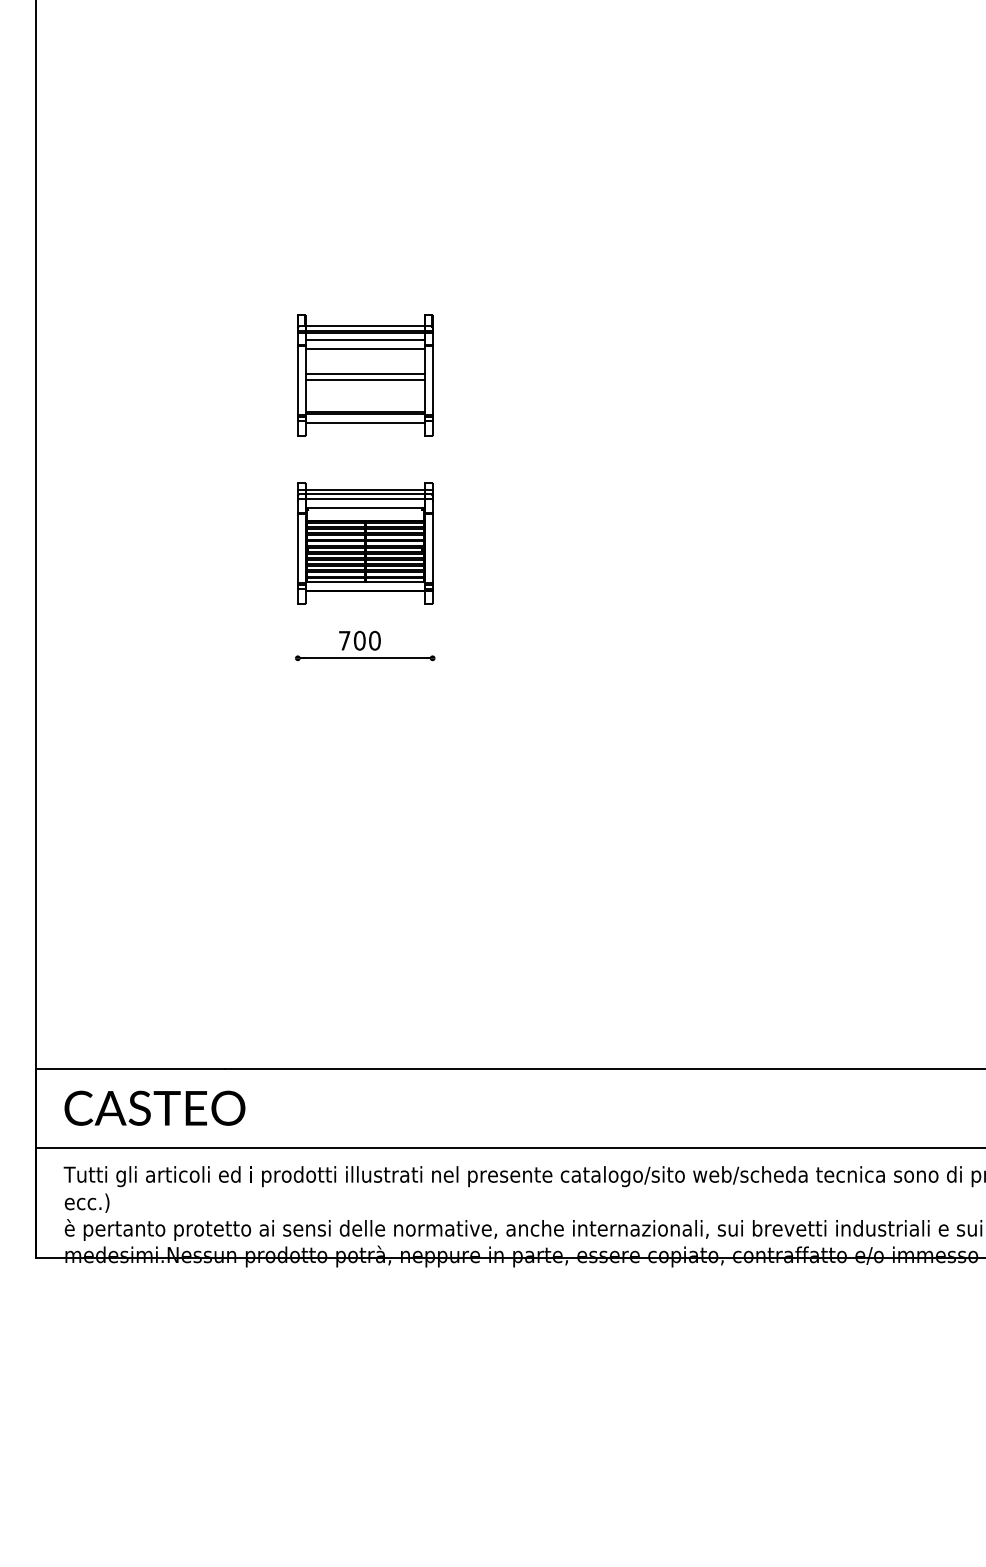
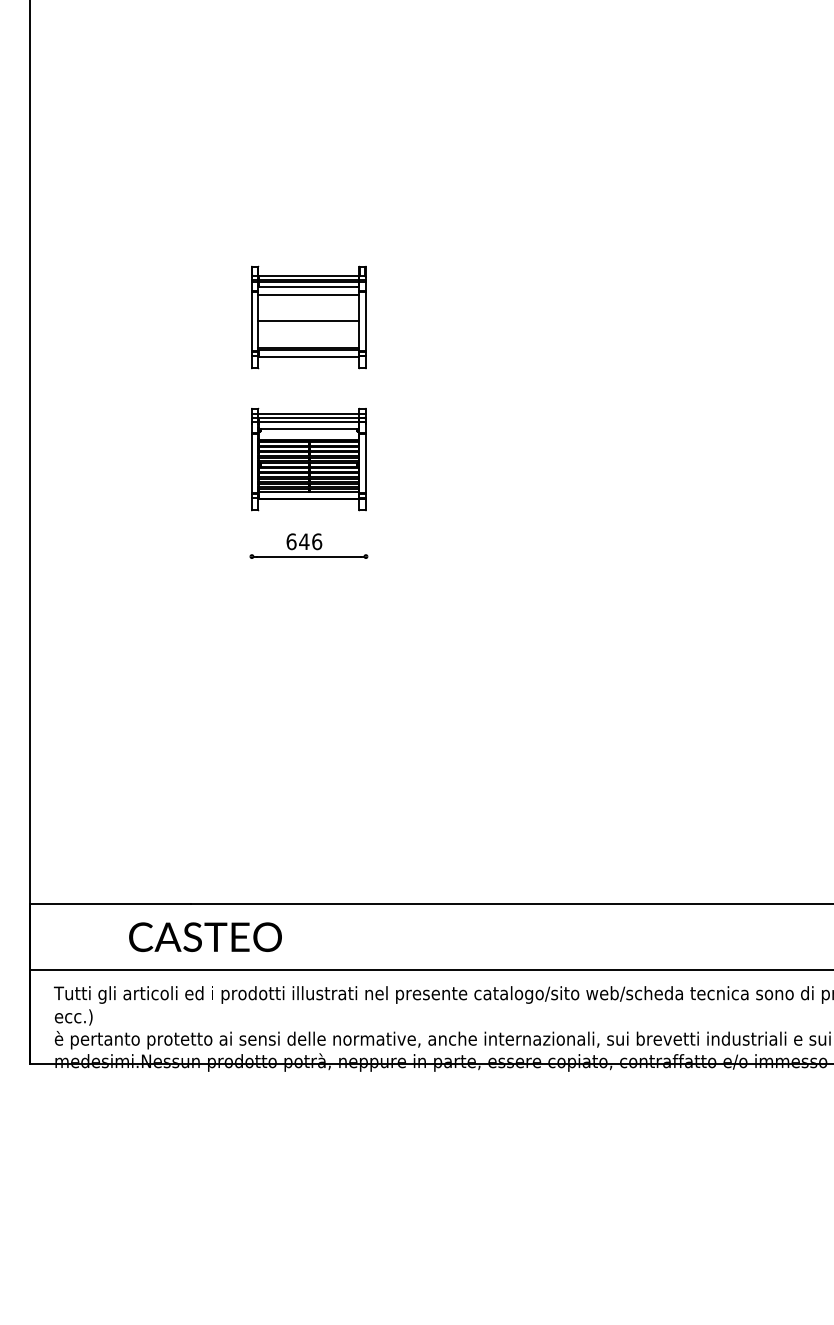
line: (364, 373) -> (308, 315), removed
text: (359, 640) -> (304, 541), 700 -> 646
text: (154, 1107) -> (205, 936), moved

